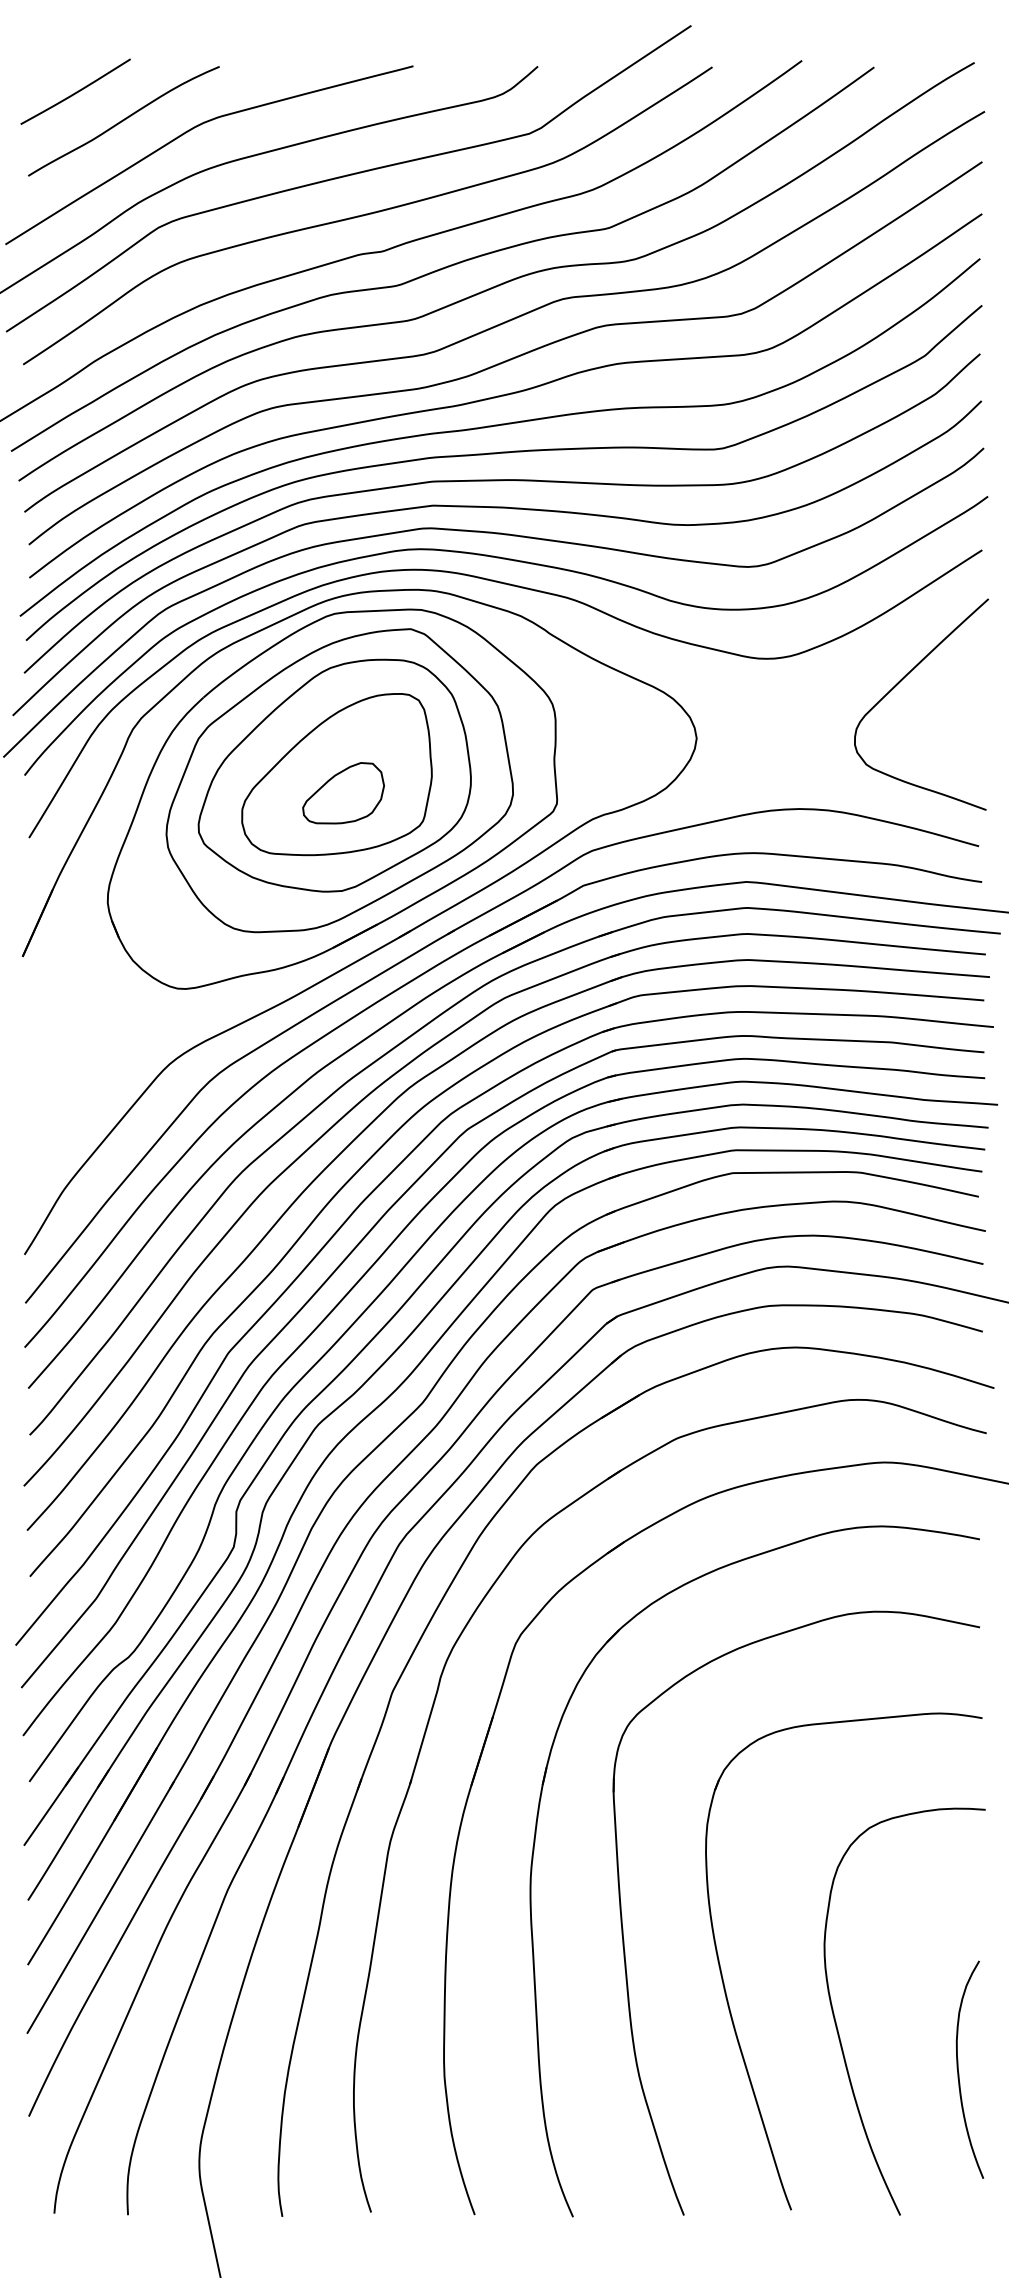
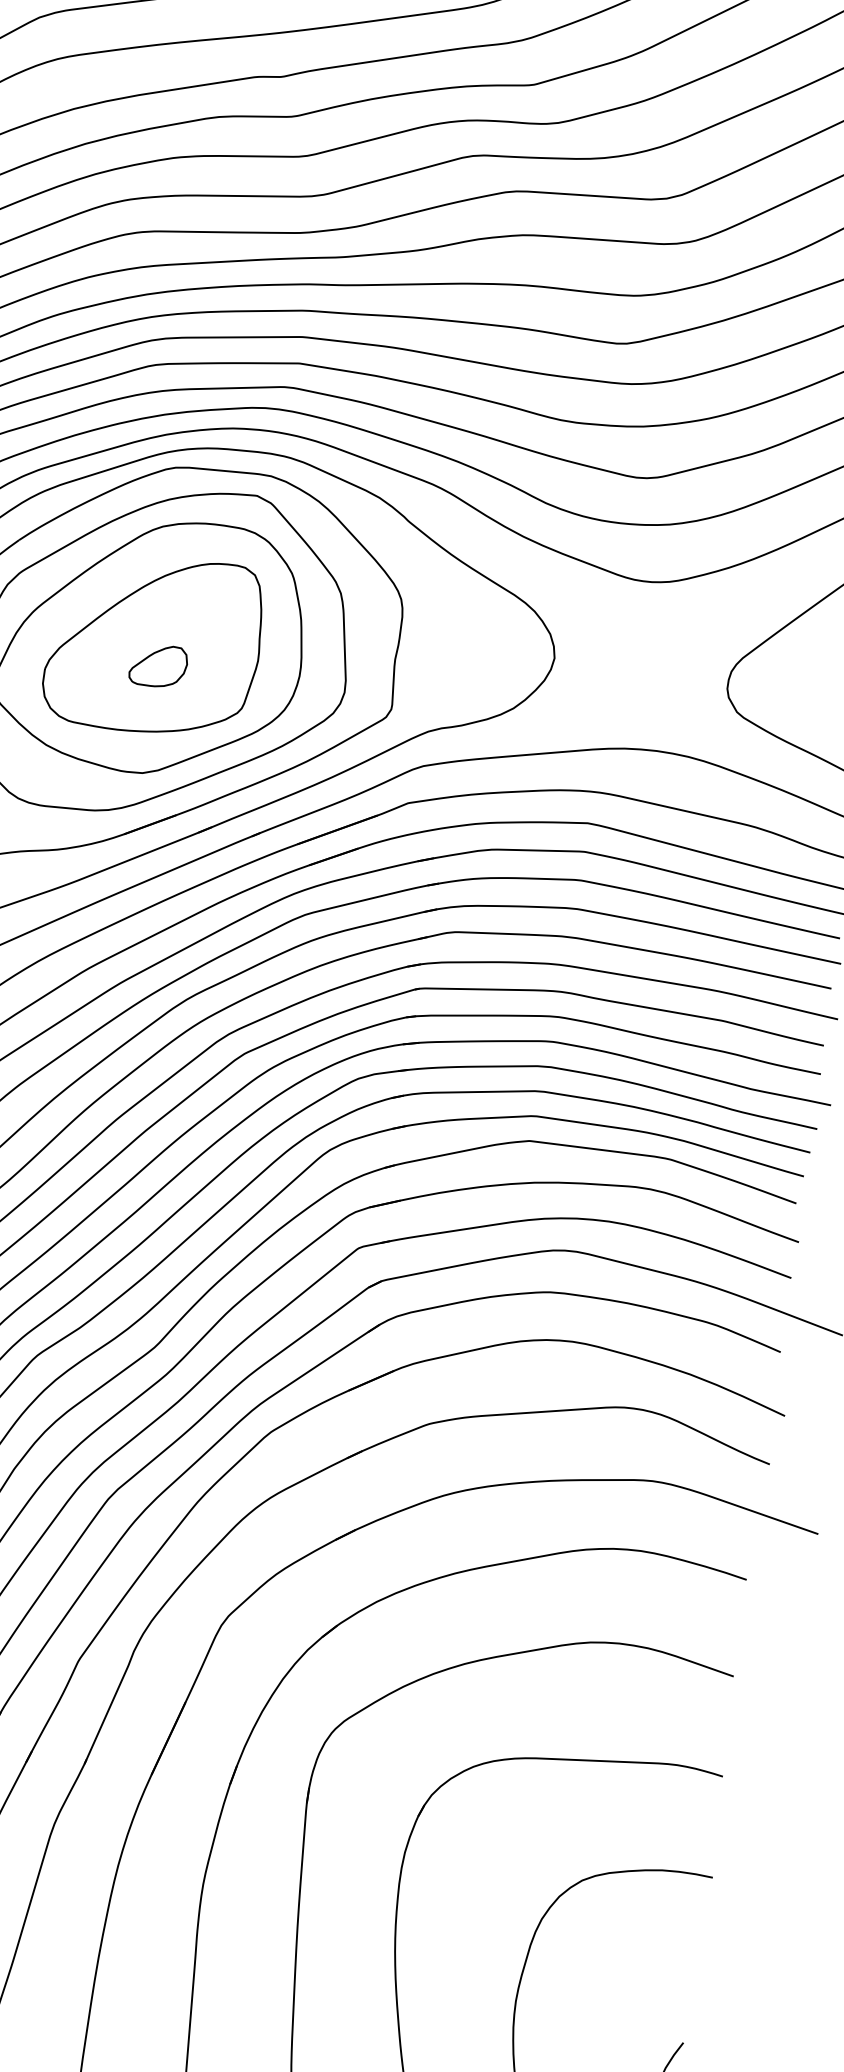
part: (343, 792) -> (158, 665), size x0.62

